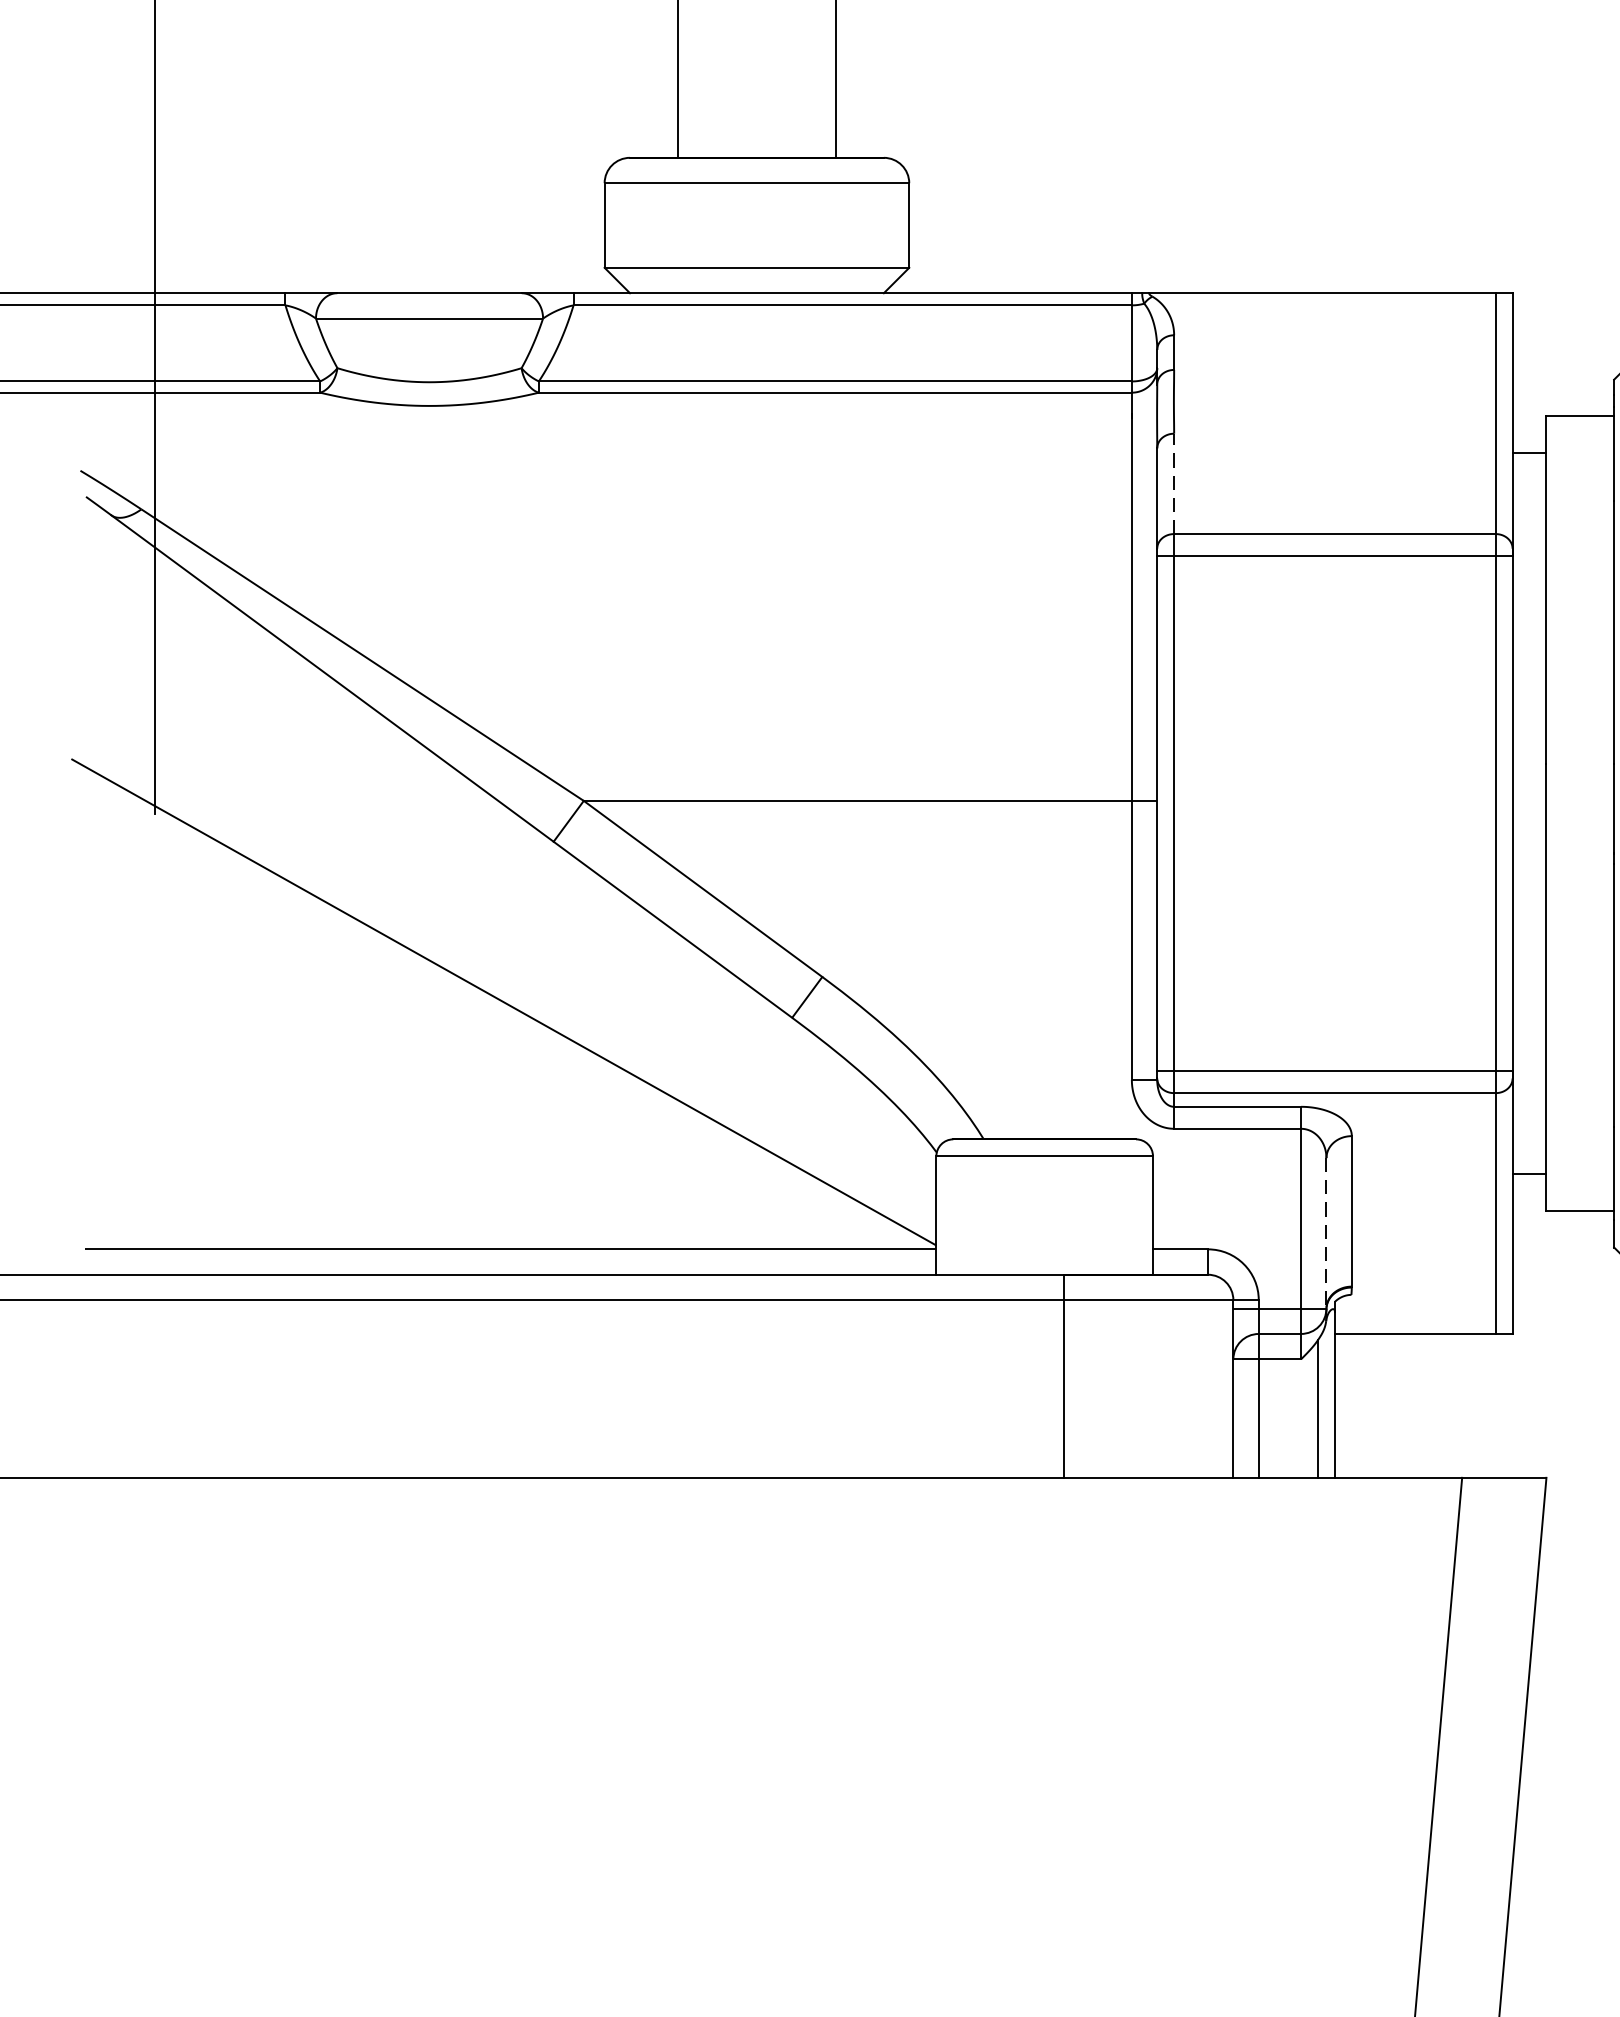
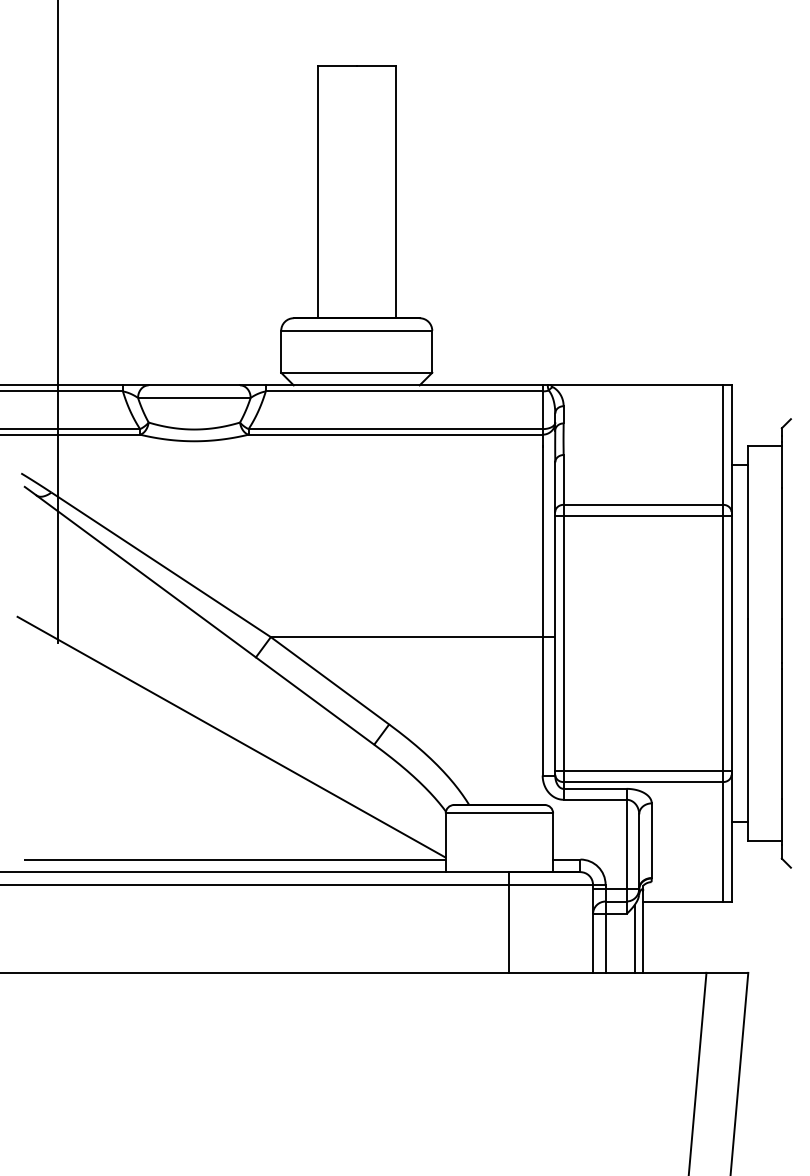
line: (1173, 483) -> (563, 479), dashed -> solid
line: (1327, 1235) -> (639, 852), dashed -> solid

